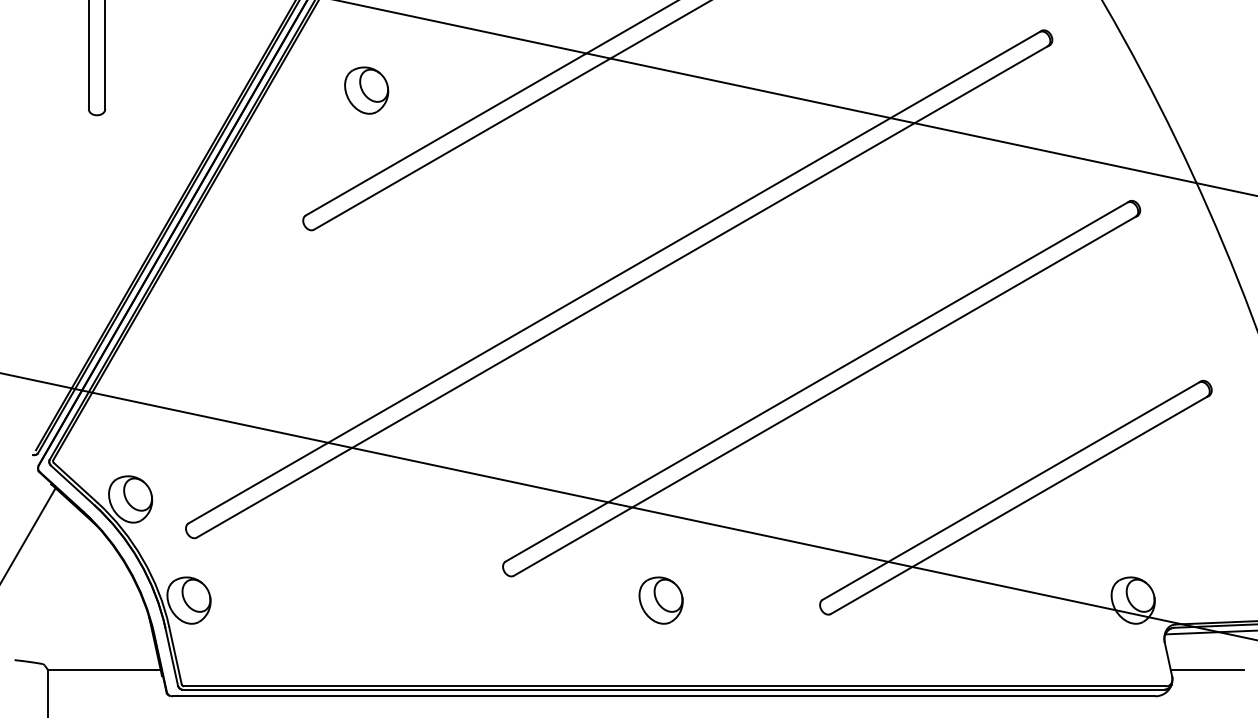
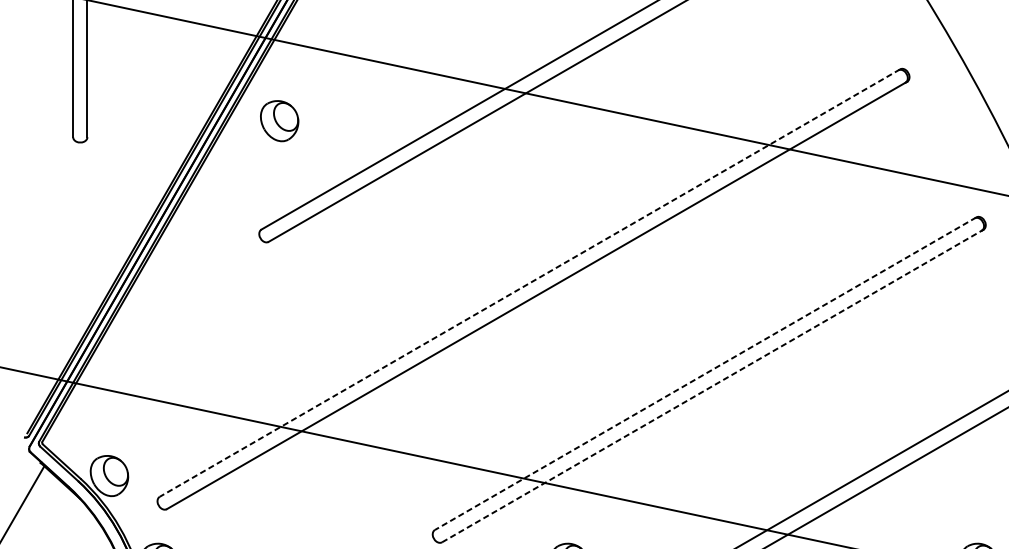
part: (366, 90) -> (279, 121), moved
line: (614, 277) -> (529, 283), solid -> dashed
line: (817, 381) -> (705, 373), solid -> dashed
line: (826, 395) -> (713, 385), solid -> dashed

